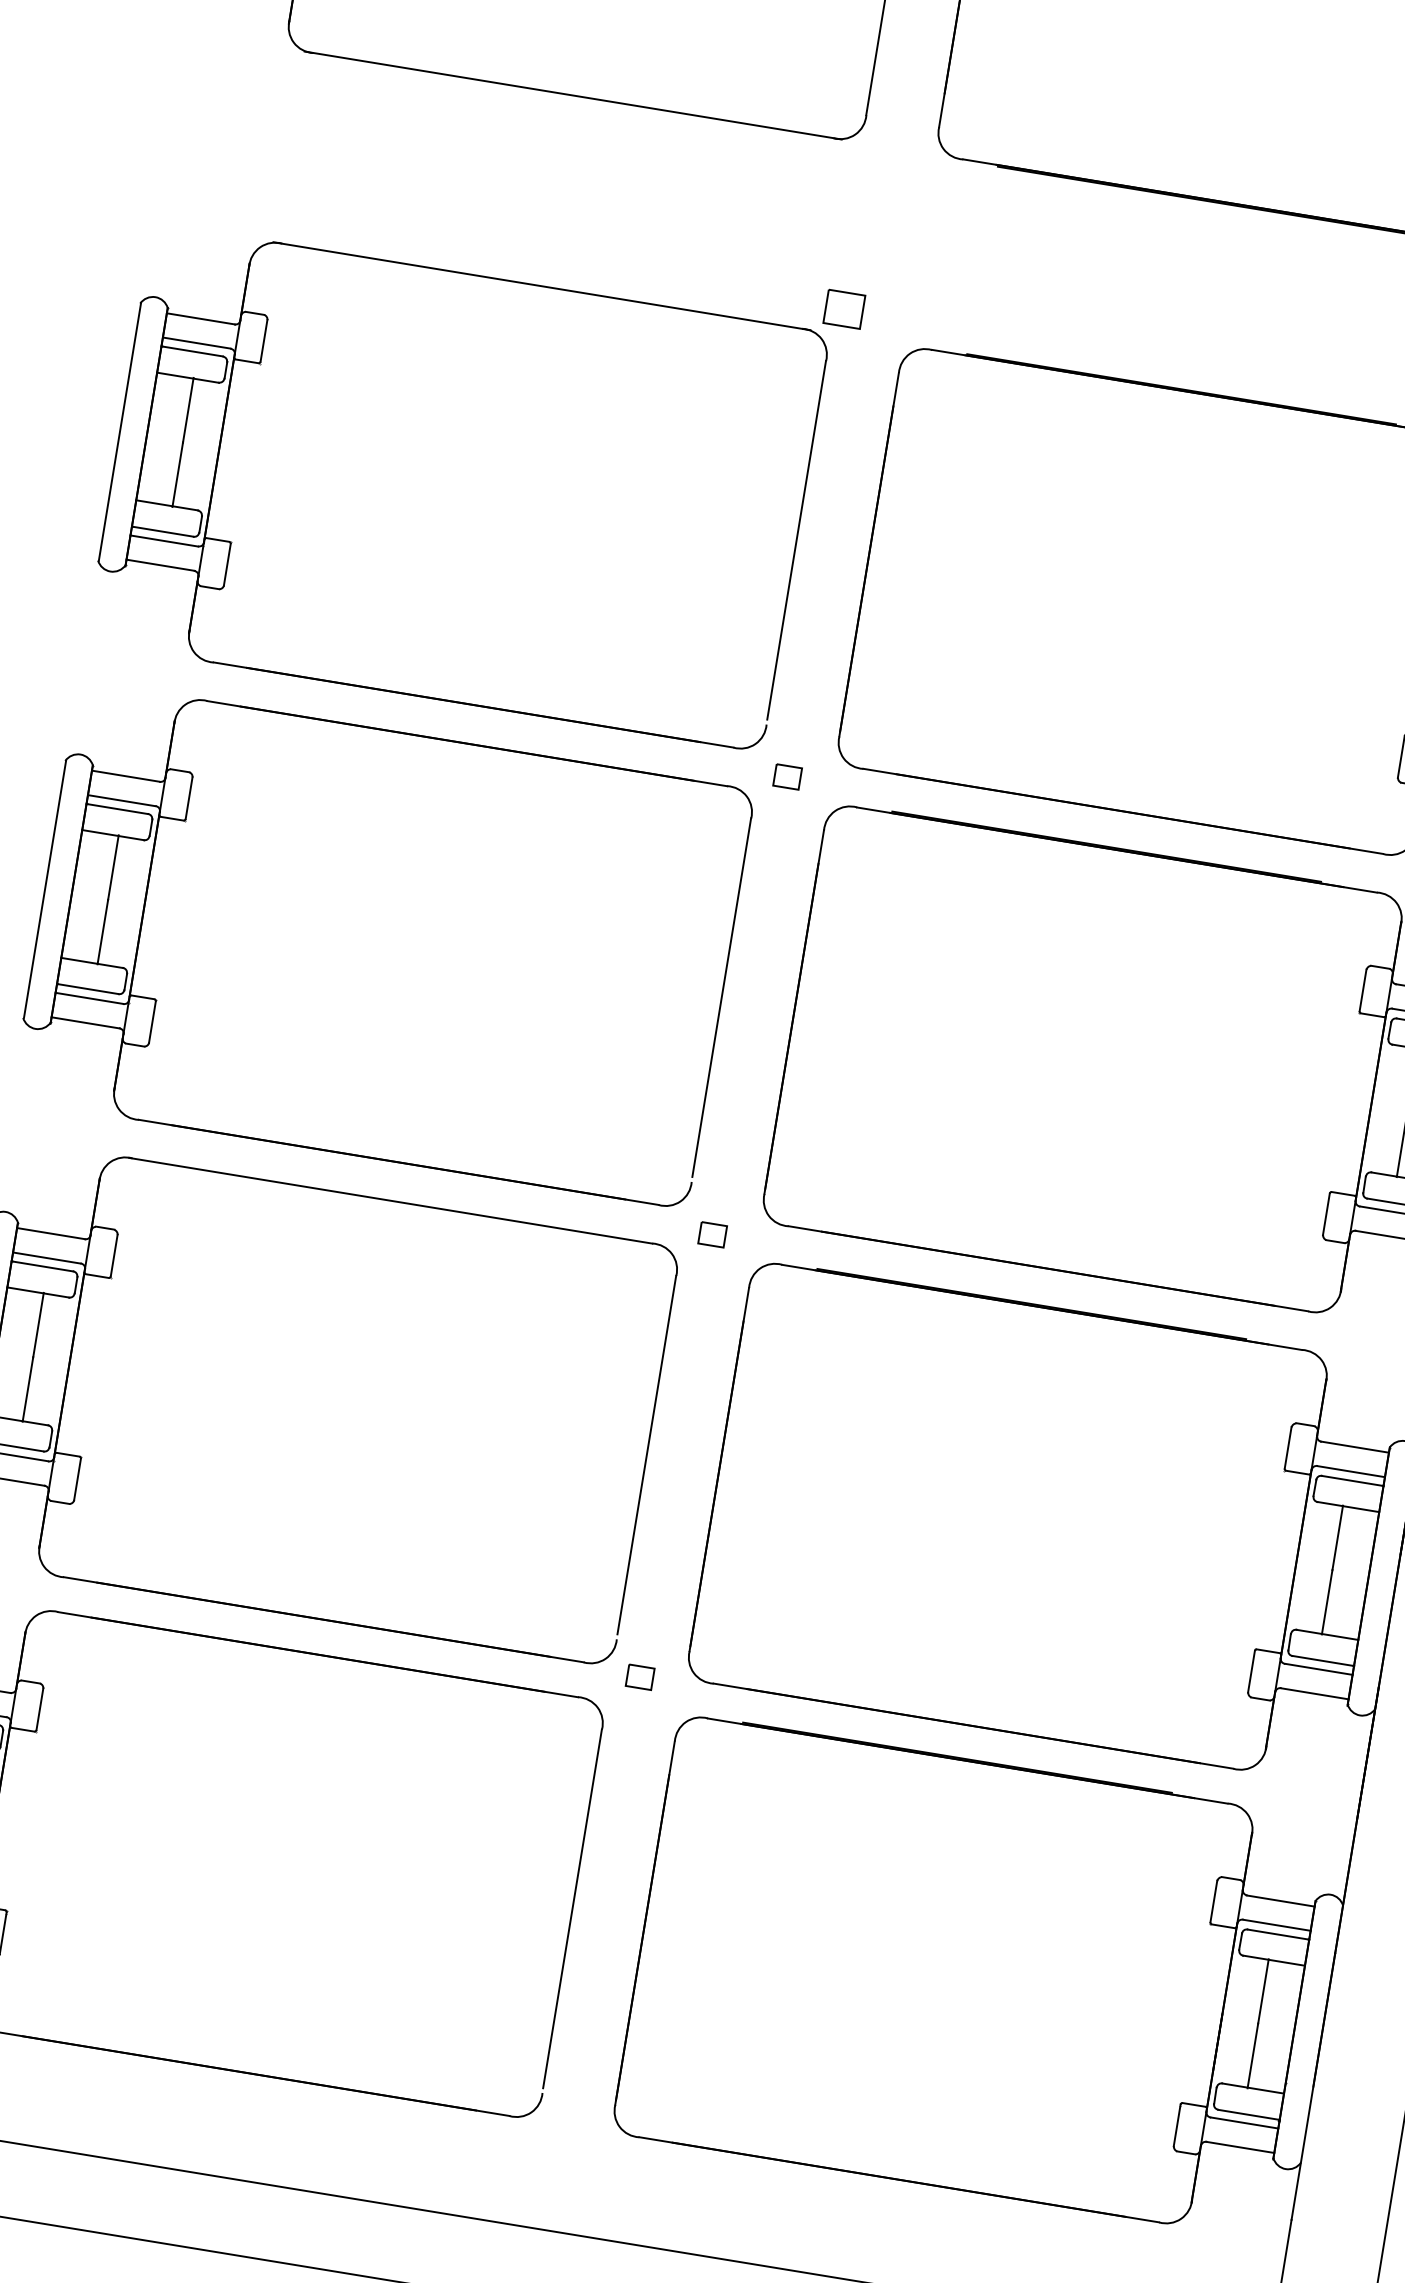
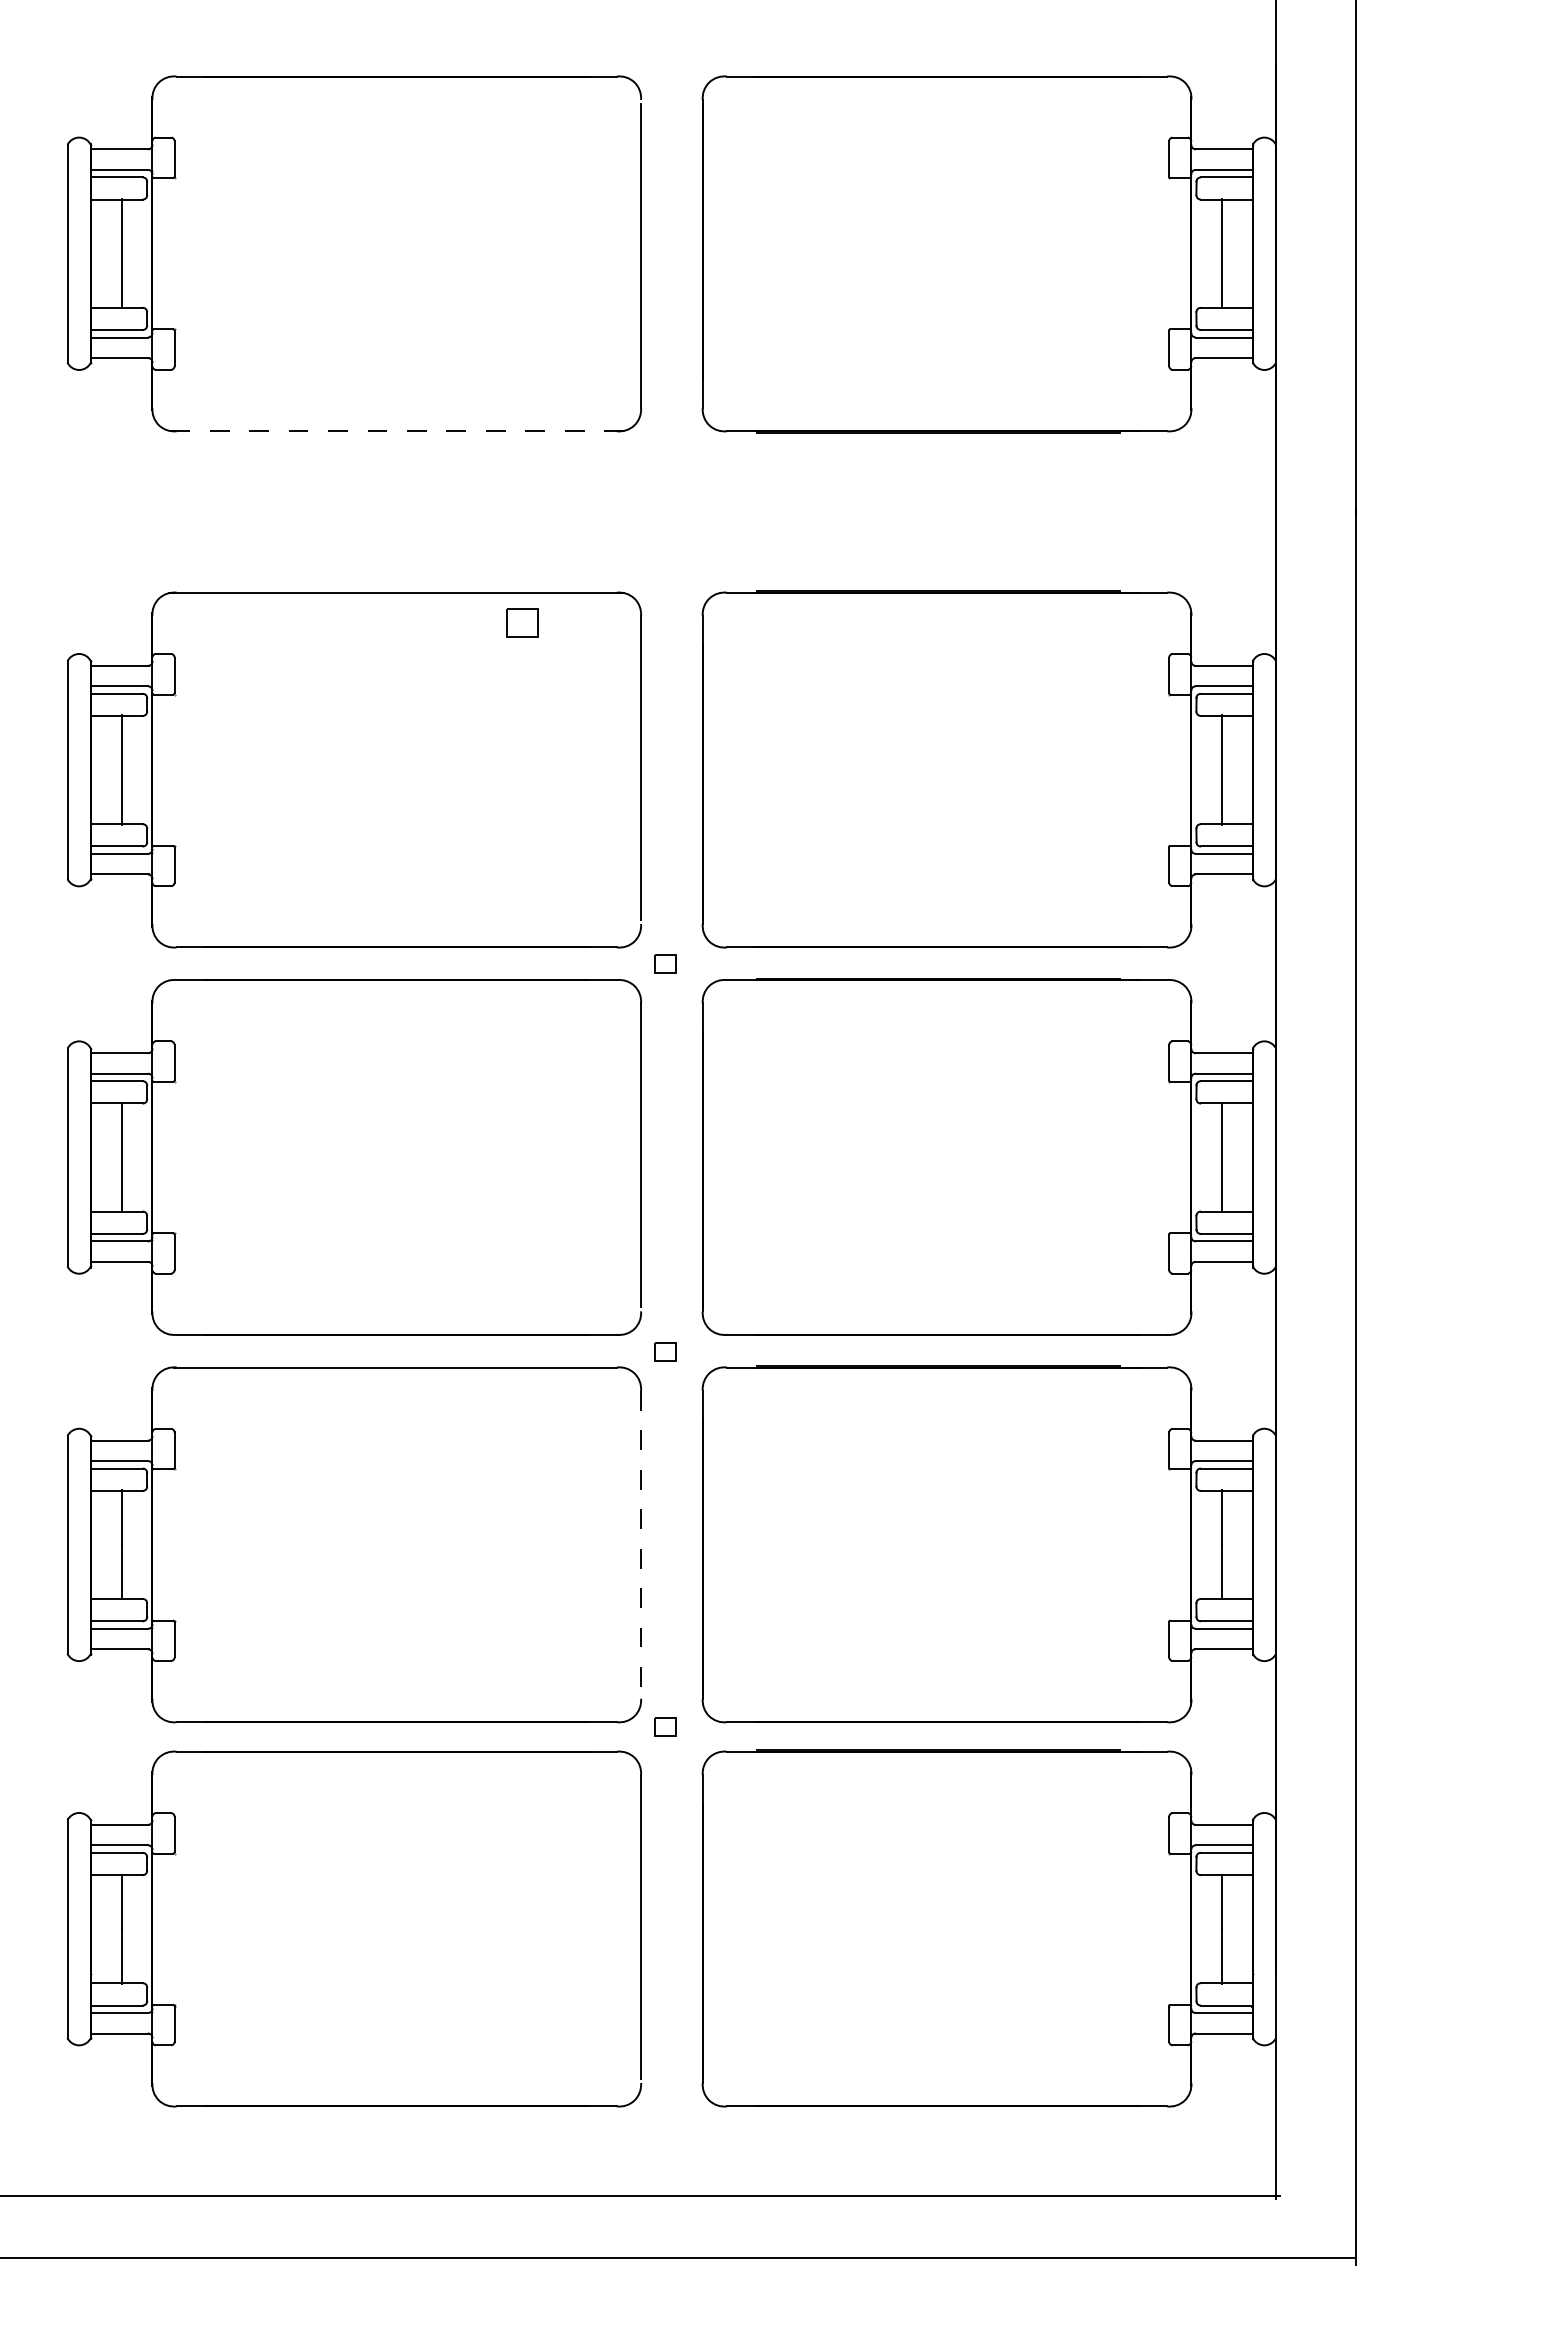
line: (573, 95) -> (396, 431), solid -> dashed
part: (844, 308) -> (522, 622), moved
line: (646, 1454) -> (640, 1542), solid -> dashed

